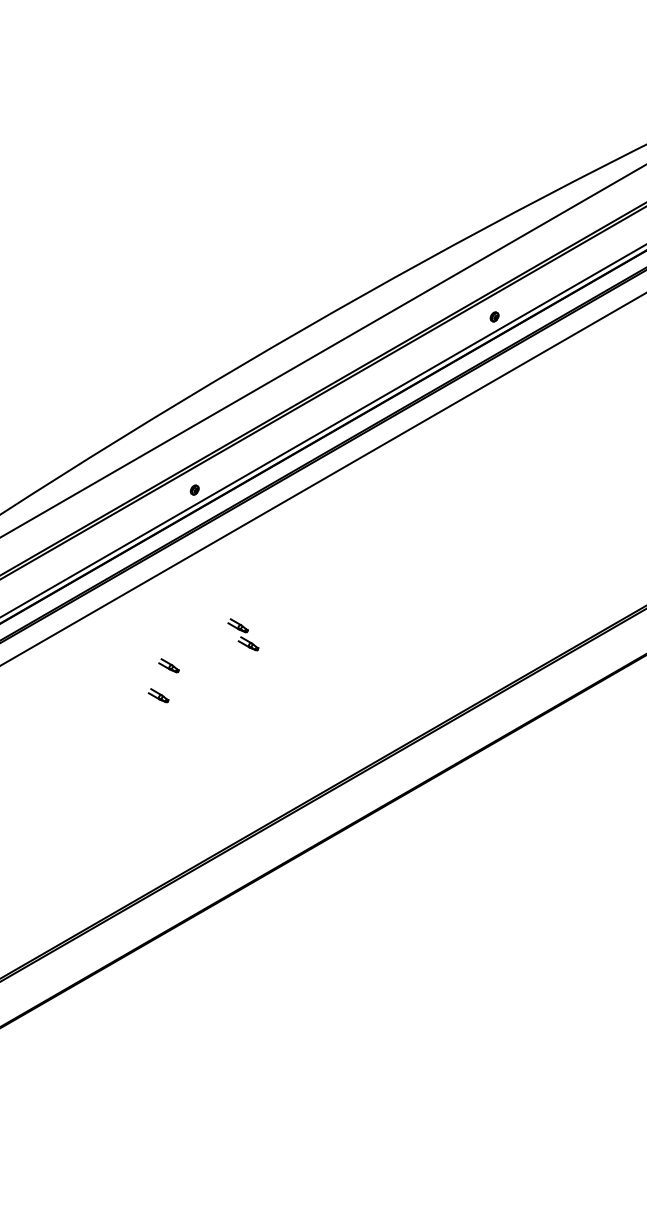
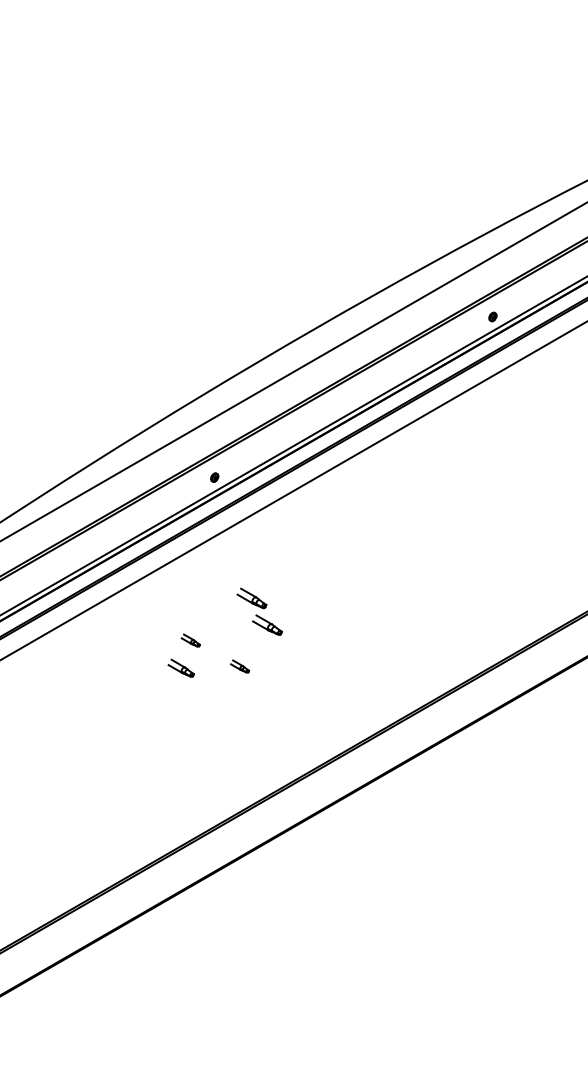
part: (243, 634) -> (259, 611), size x1.6
part: (221, 693) -> (239, 666), added
part: (158, 695) -> (181, 668), size x1.4

